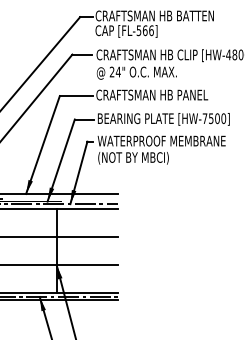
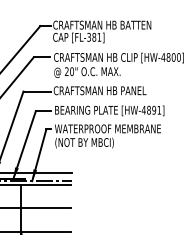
text: (145, 30) -> (94, 37), [FL-566] -> [FL-381]
text: (117, 71) -> (71, 71), 24" -> 20"
text: (214, 118) -> (151, 110), [HW-7500] -> [HW-4891]

